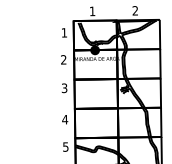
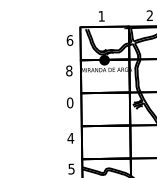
text: (64, 32) -> (70, 40), 1 -> 6
text: (63, 59) -> (68, 70), 2 -> 8
text: (64, 88) -> (70, 103), 3 -> 0

